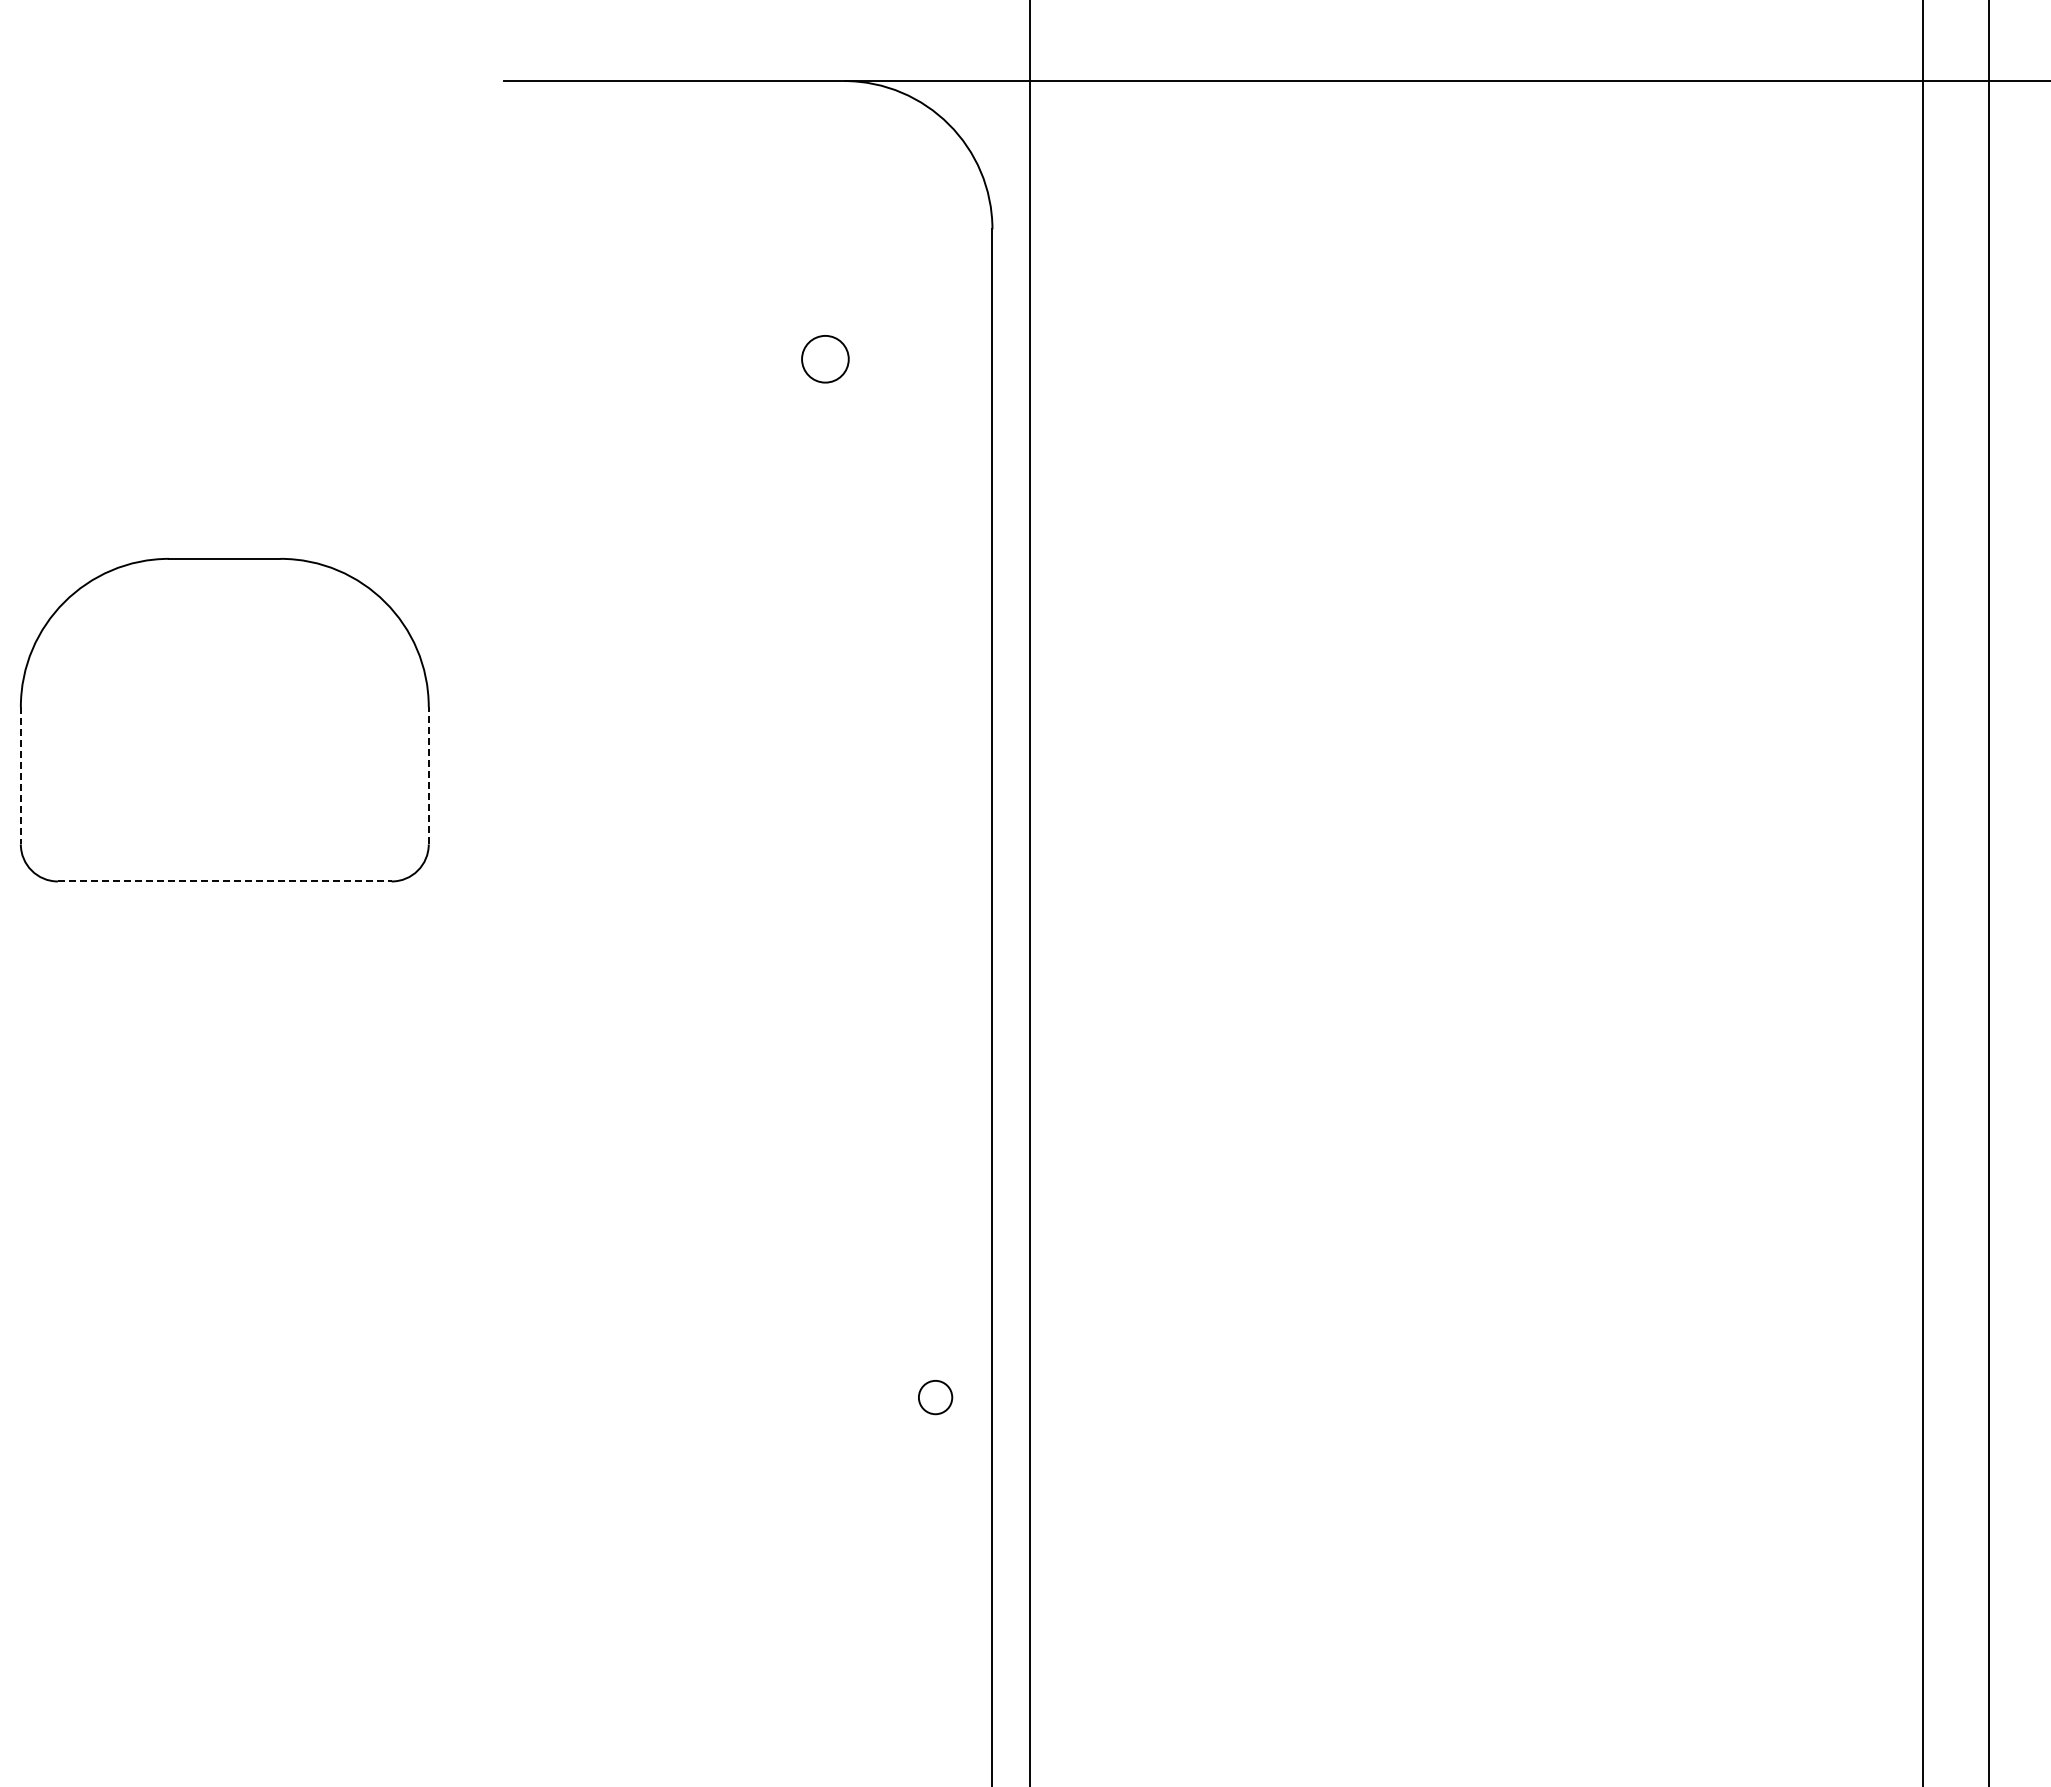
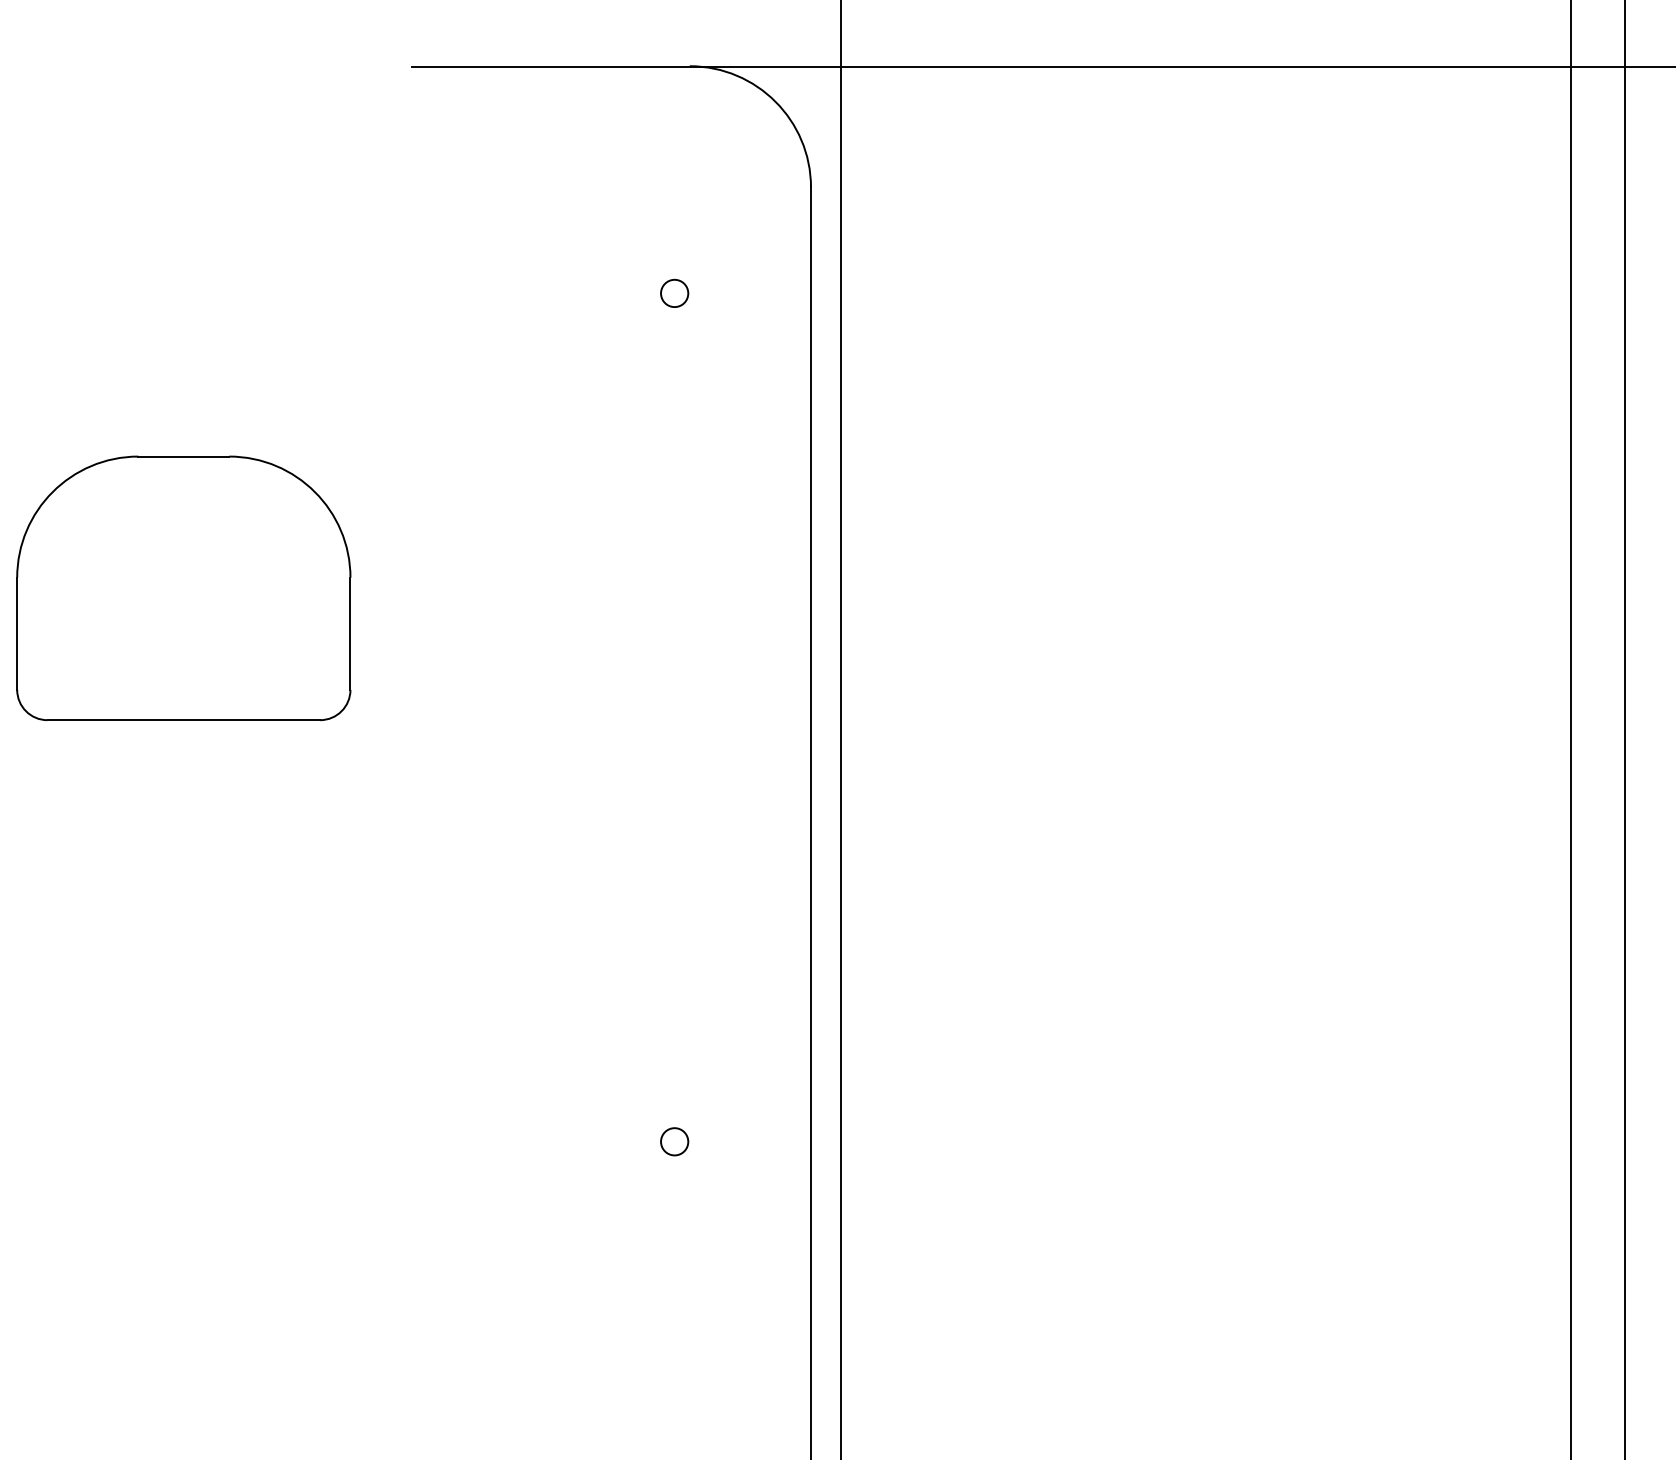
circle: (825, 358) -> (674, 292), size x0.71
line: (20, 775) -> (16, 633), dashed -> solid
line: (428, 775) -> (350, 633), dashed -> solid
line: (224, 881) -> (183, 720), dashed -> solid
circle: (935, 1397) -> (674, 1141), moved

